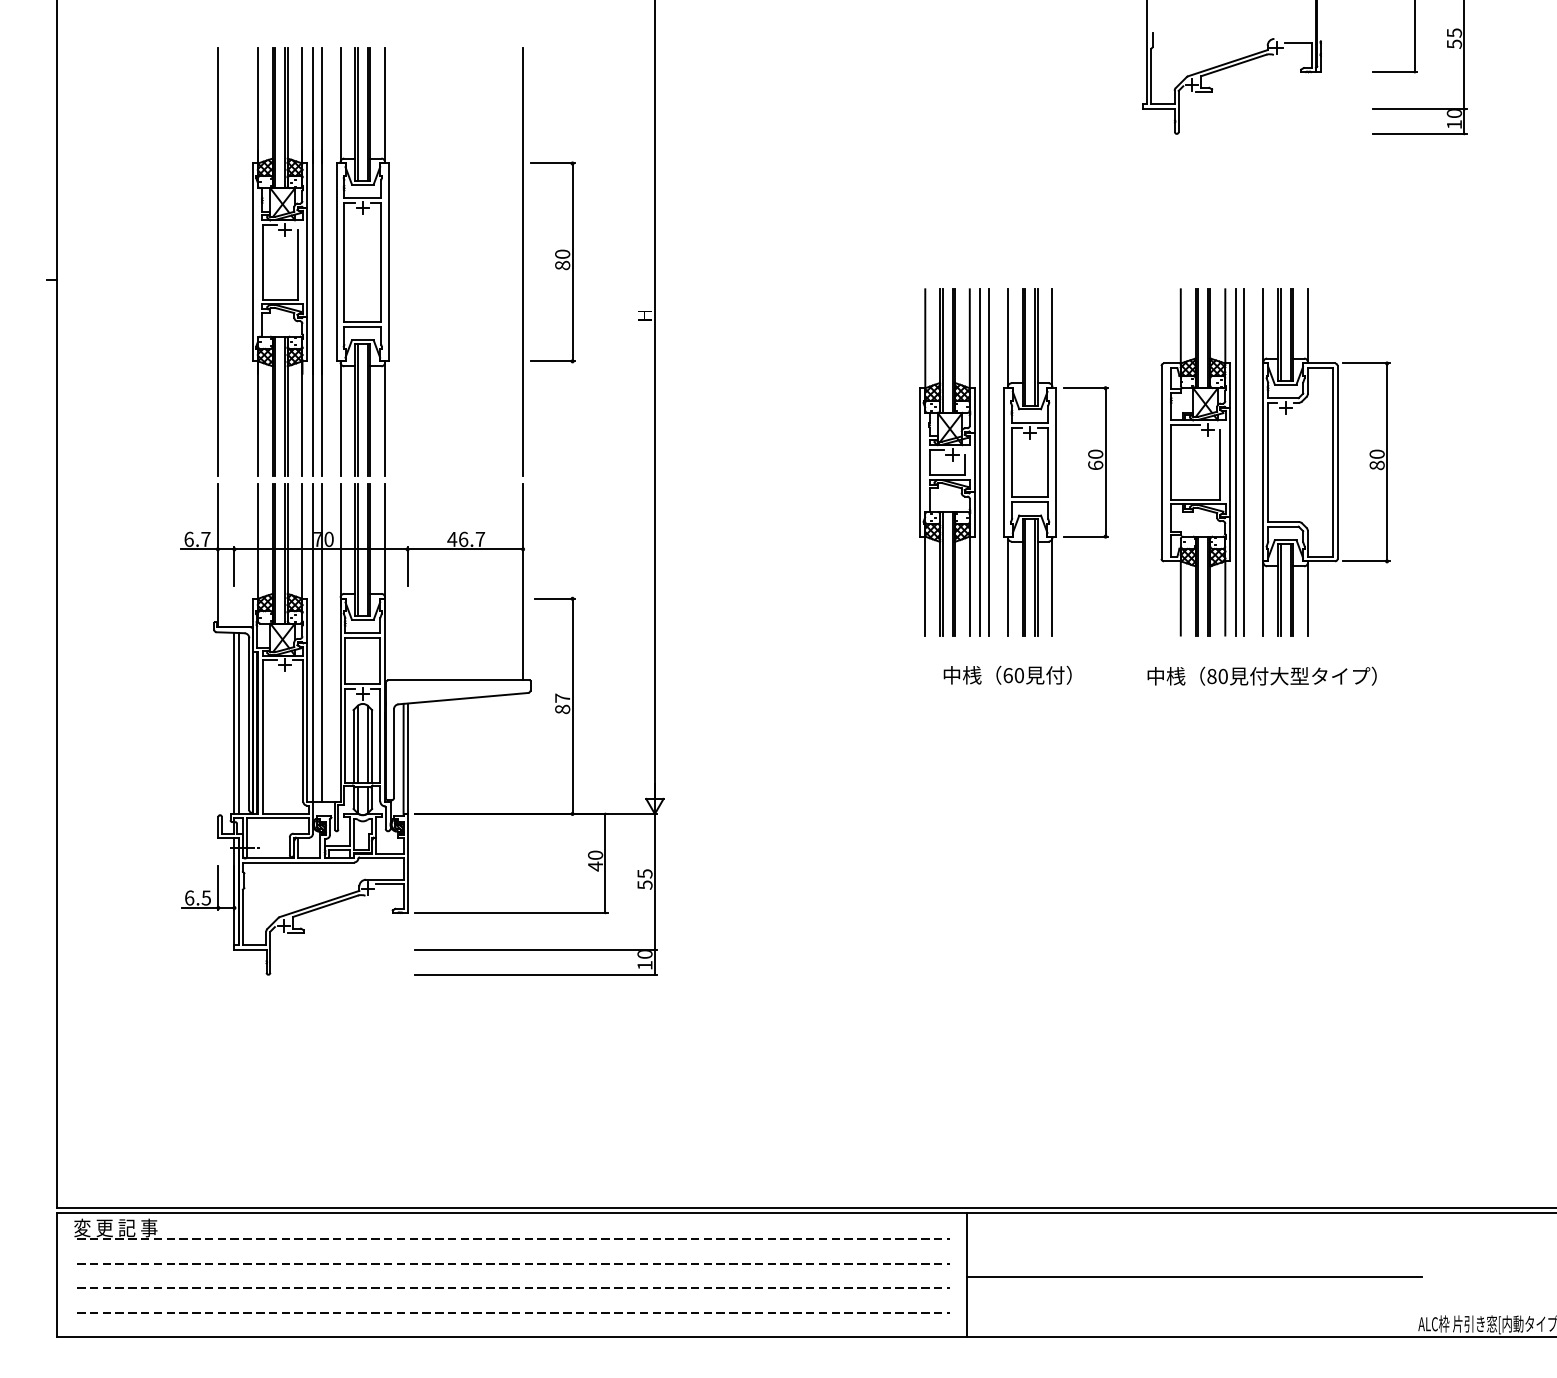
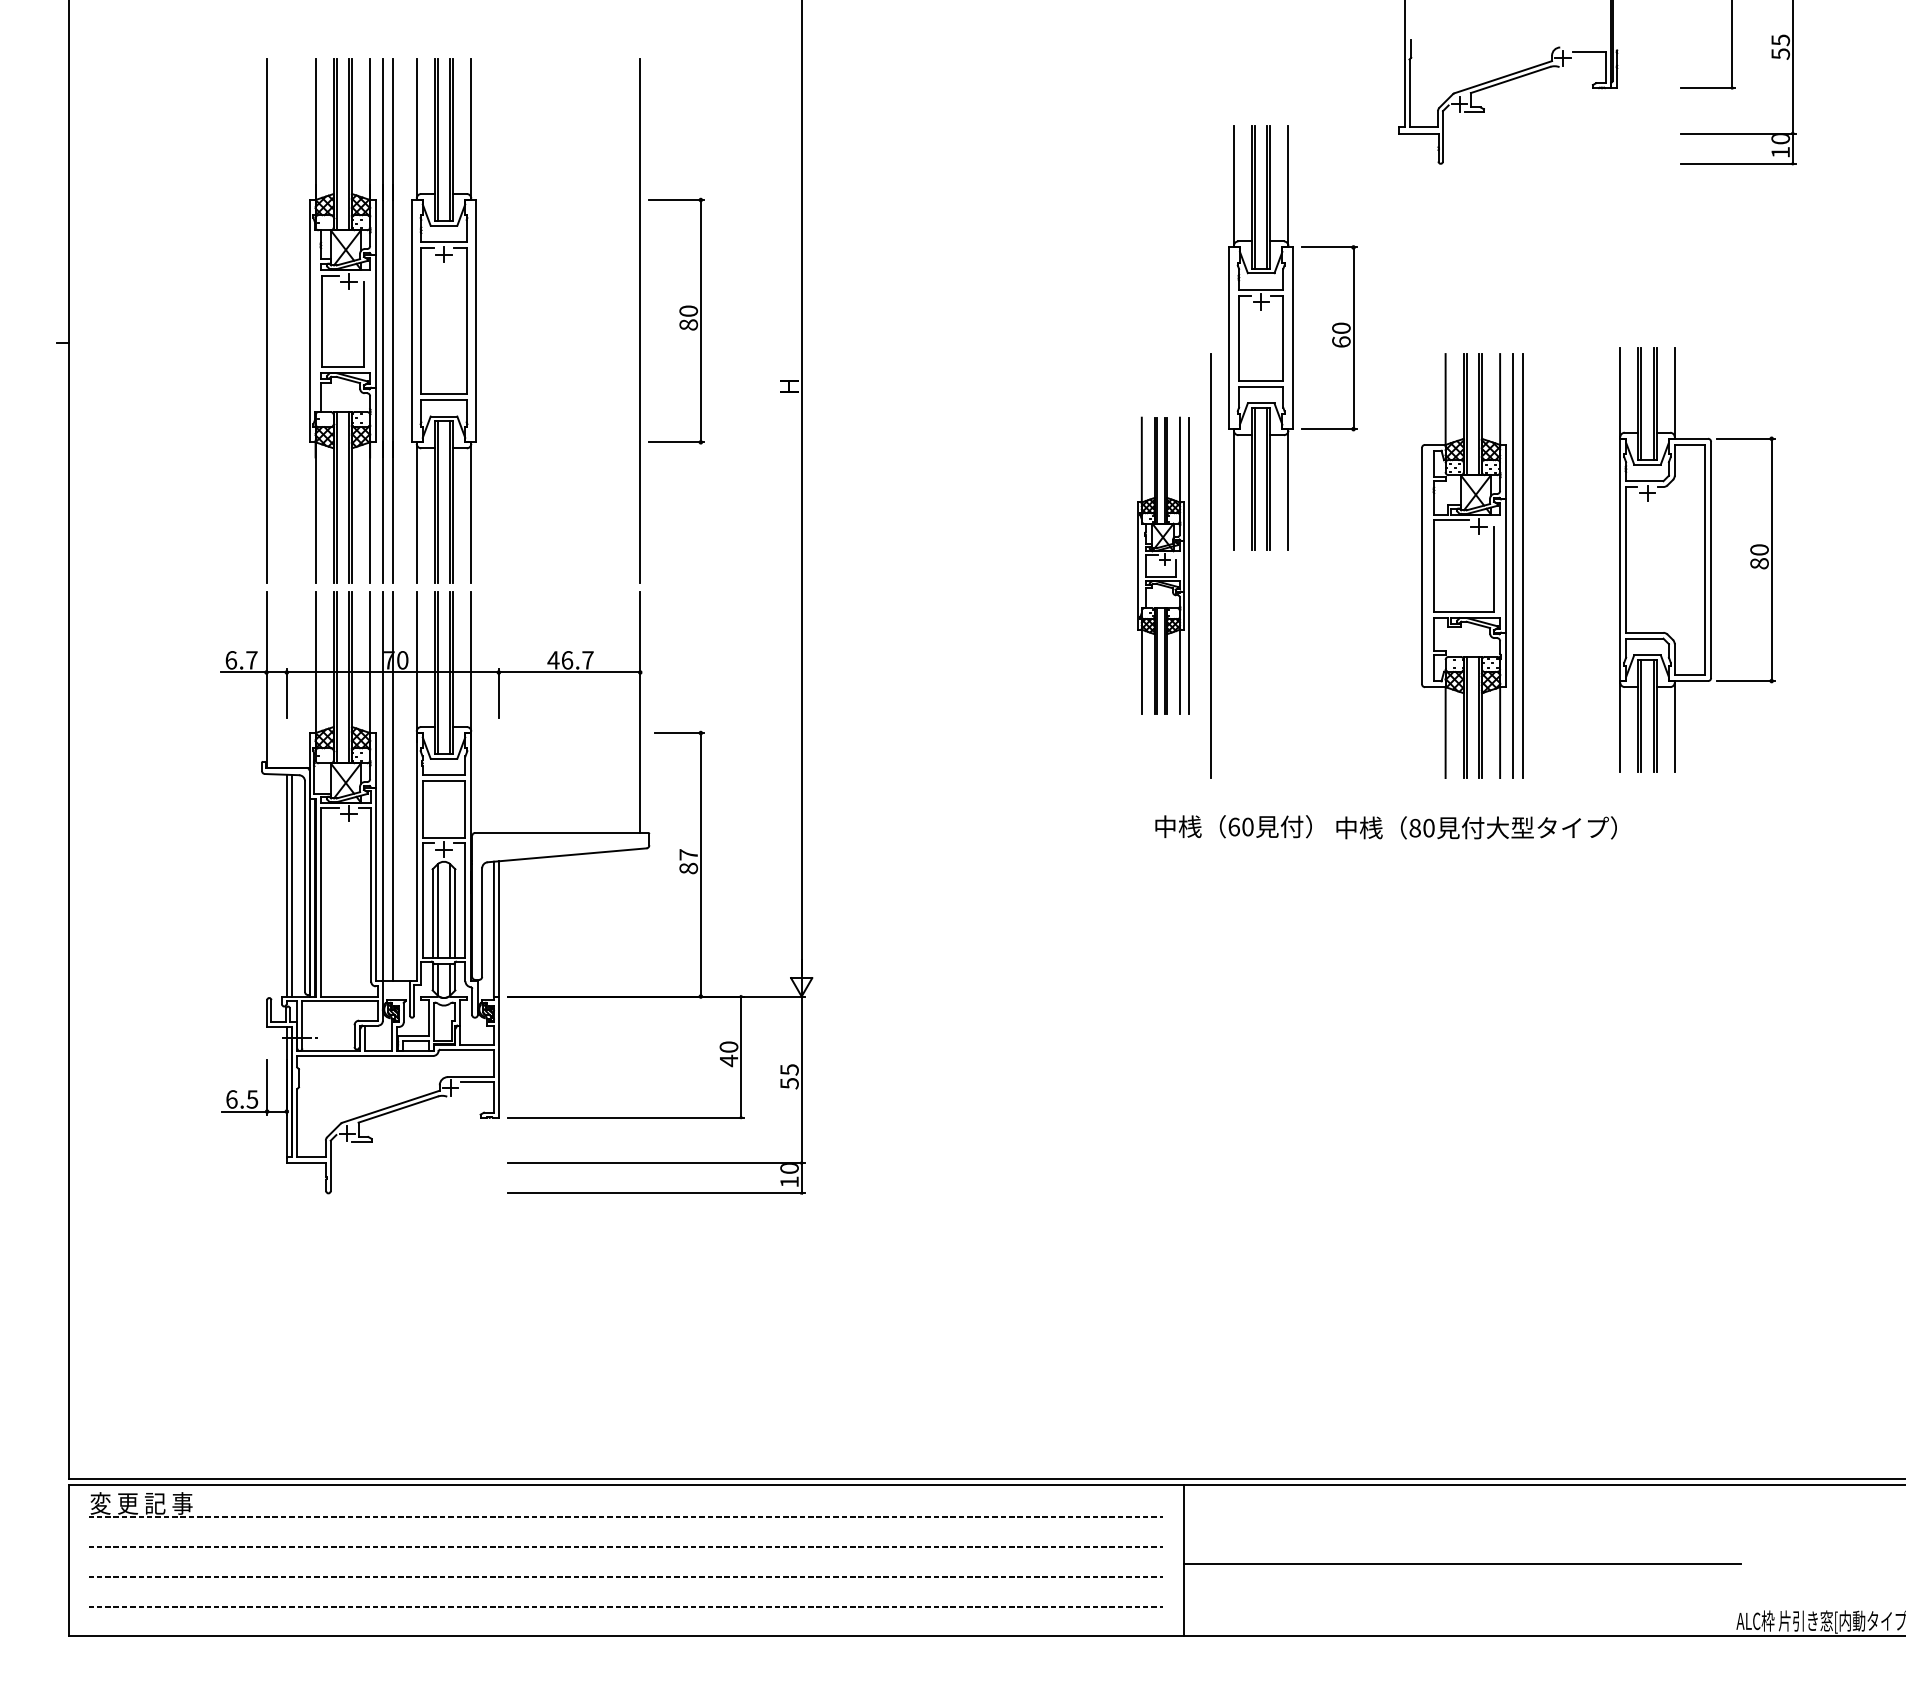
part: (949, 462) -> (1162, 566), size x0.7
part: (1055, 462) -> (1292, 338), moved
part: (1326, 462) -> (1697, 560), moved
text: (1261, 675) -> (1475, 826), moved

